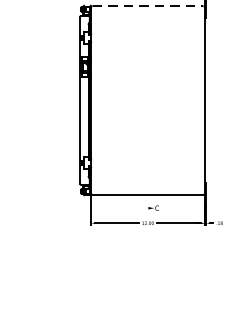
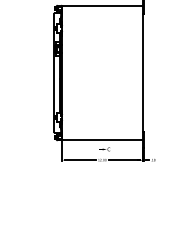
line: (148, 6) -> (102, 6), dashed -> solid

